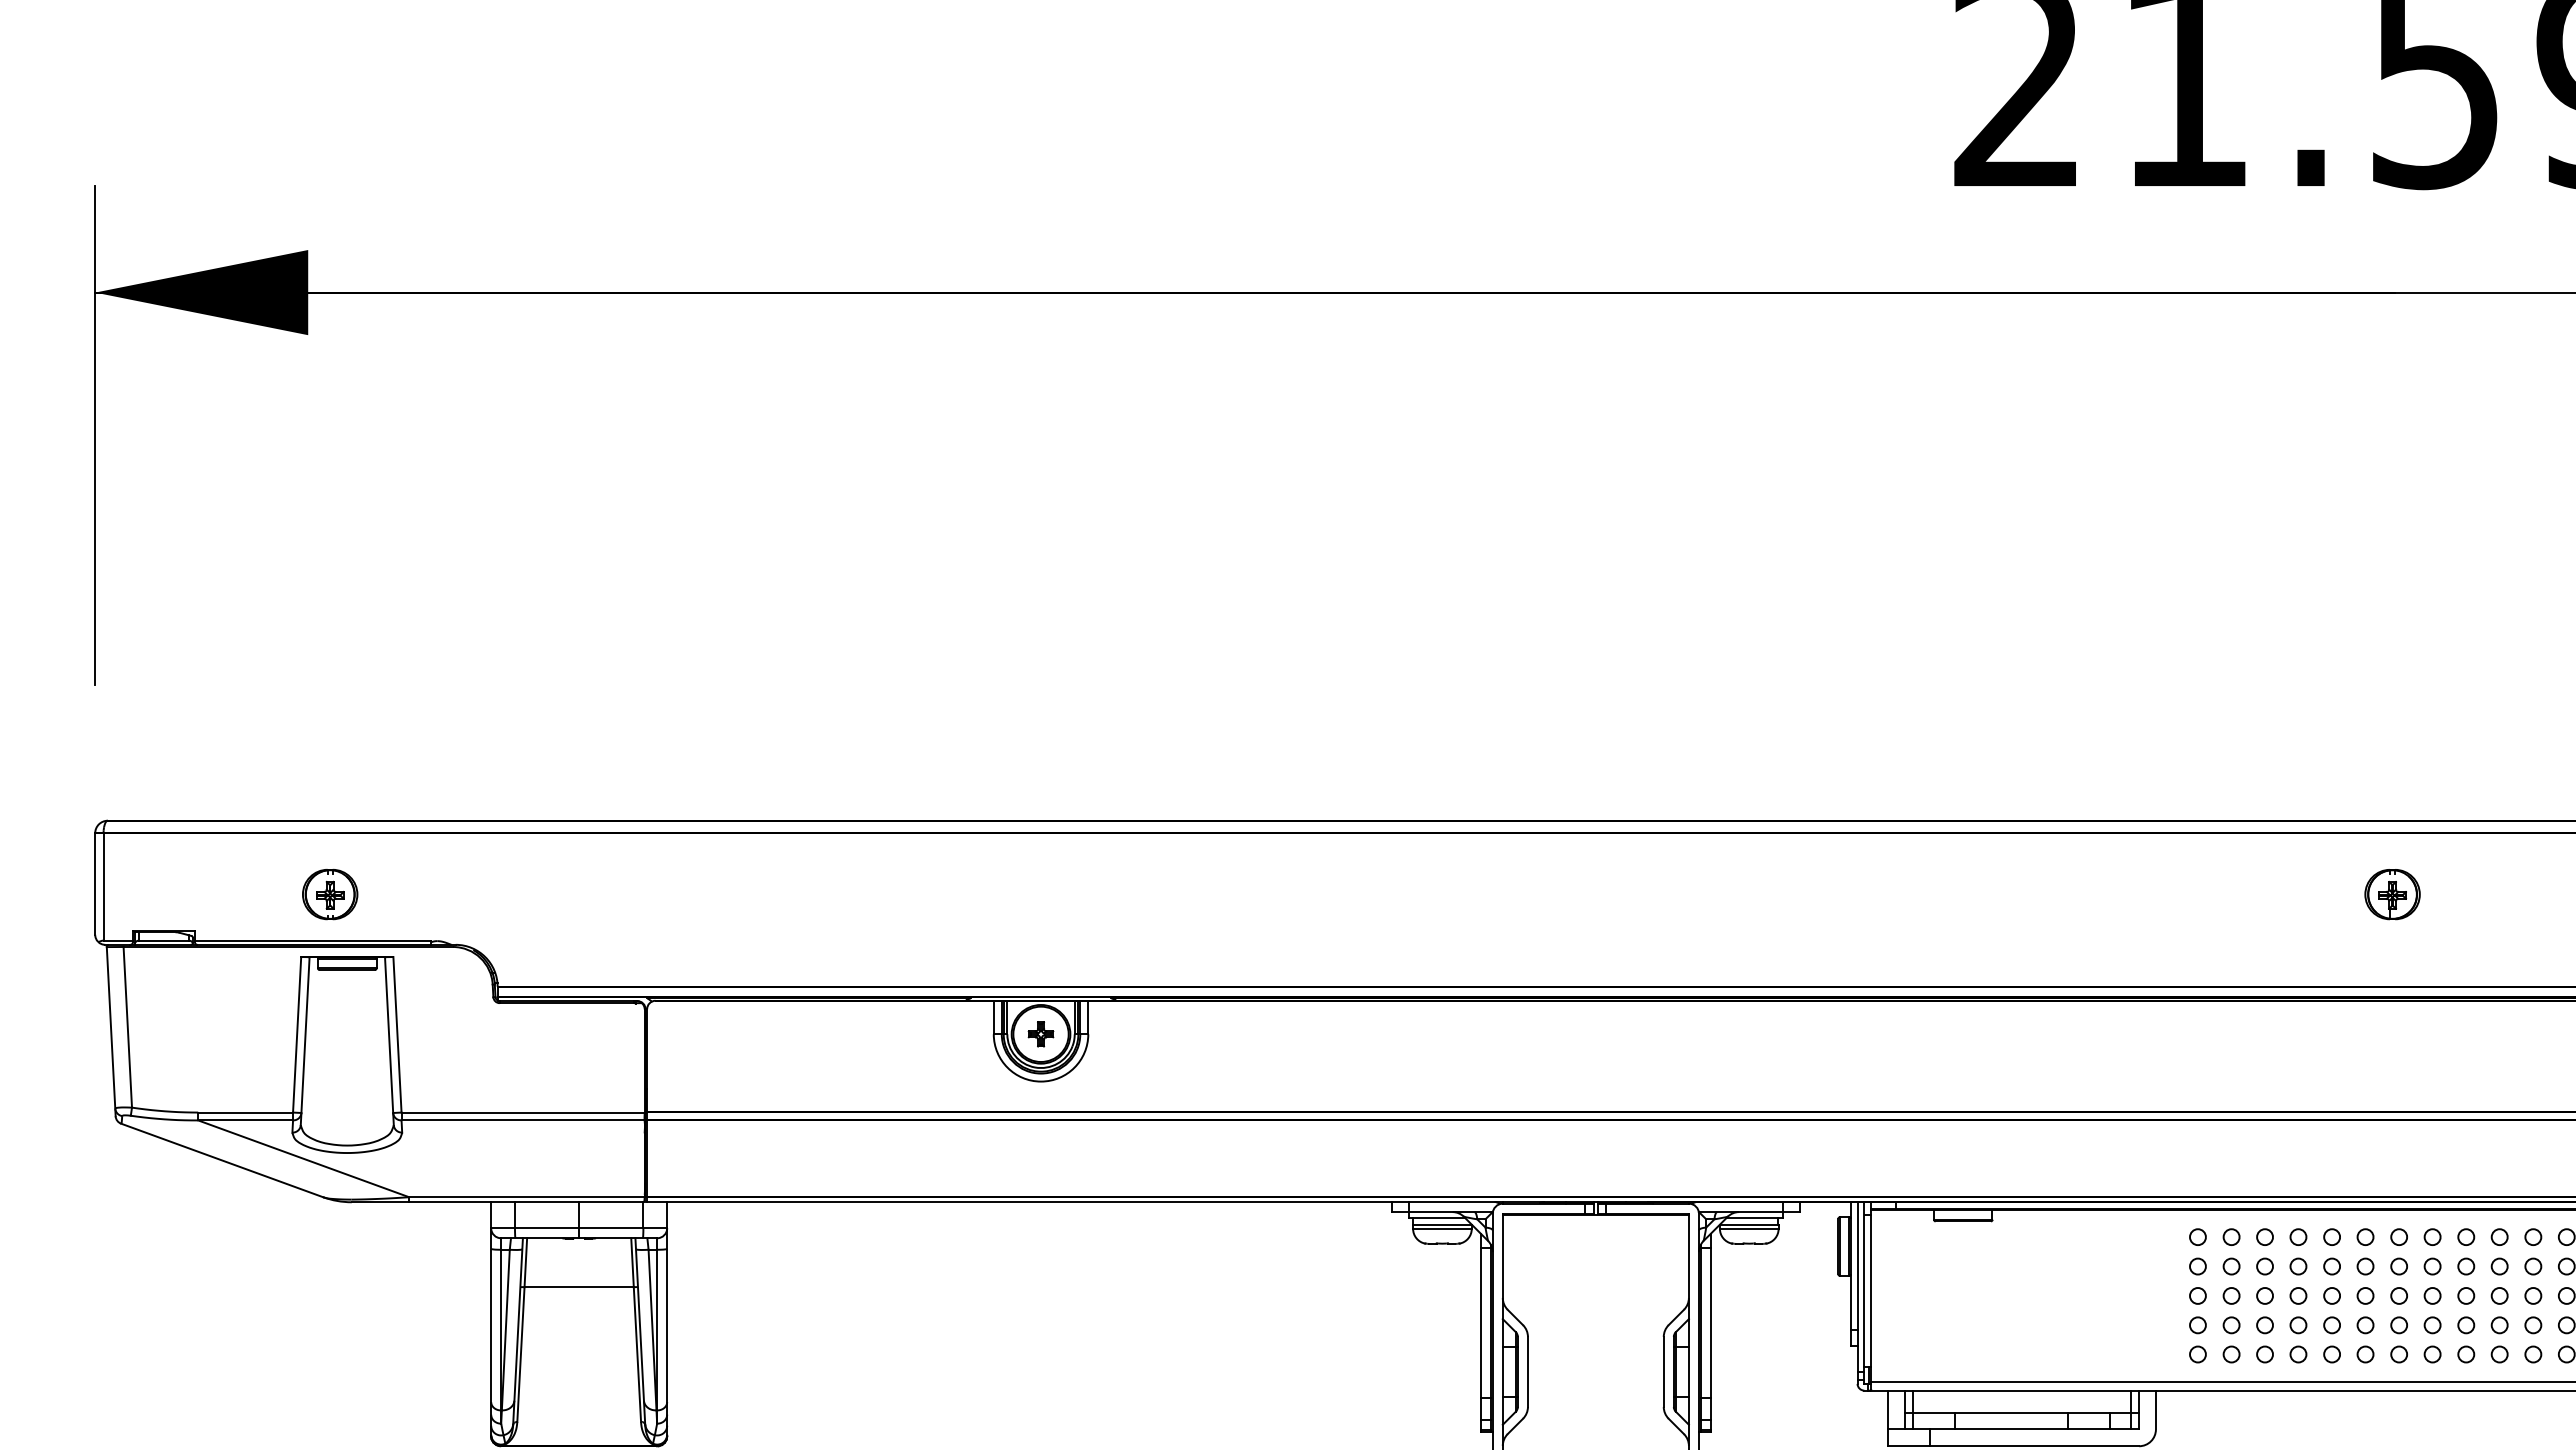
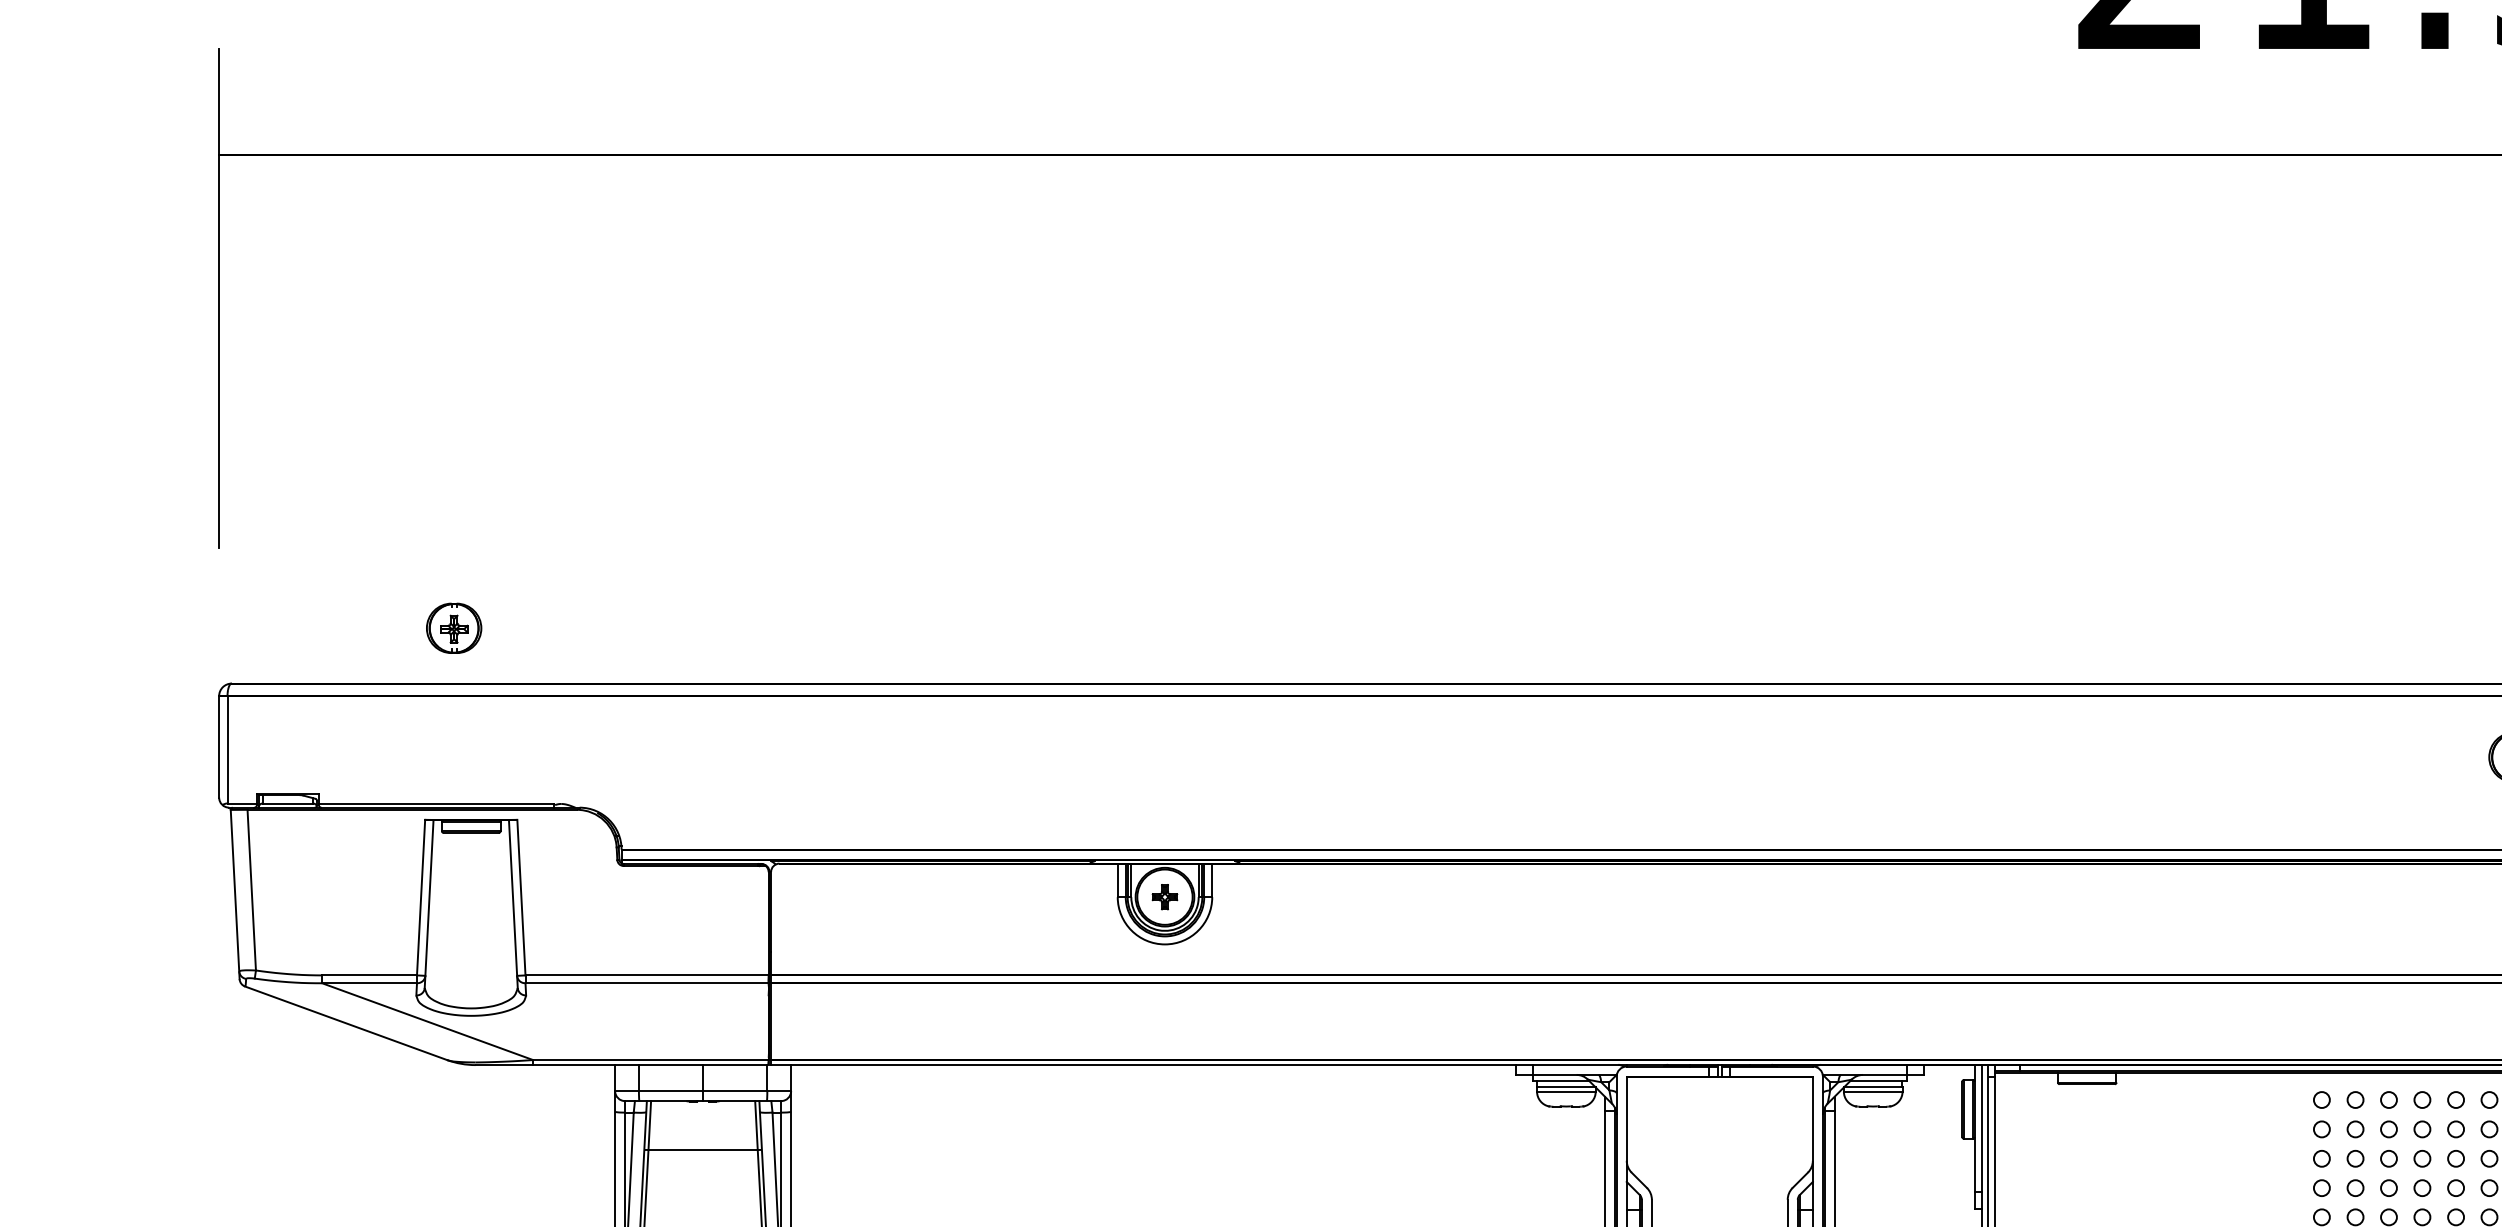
fill: (201, 292) -> (325, 155), removed
part: (330, 894) -> (454, 628), moved

